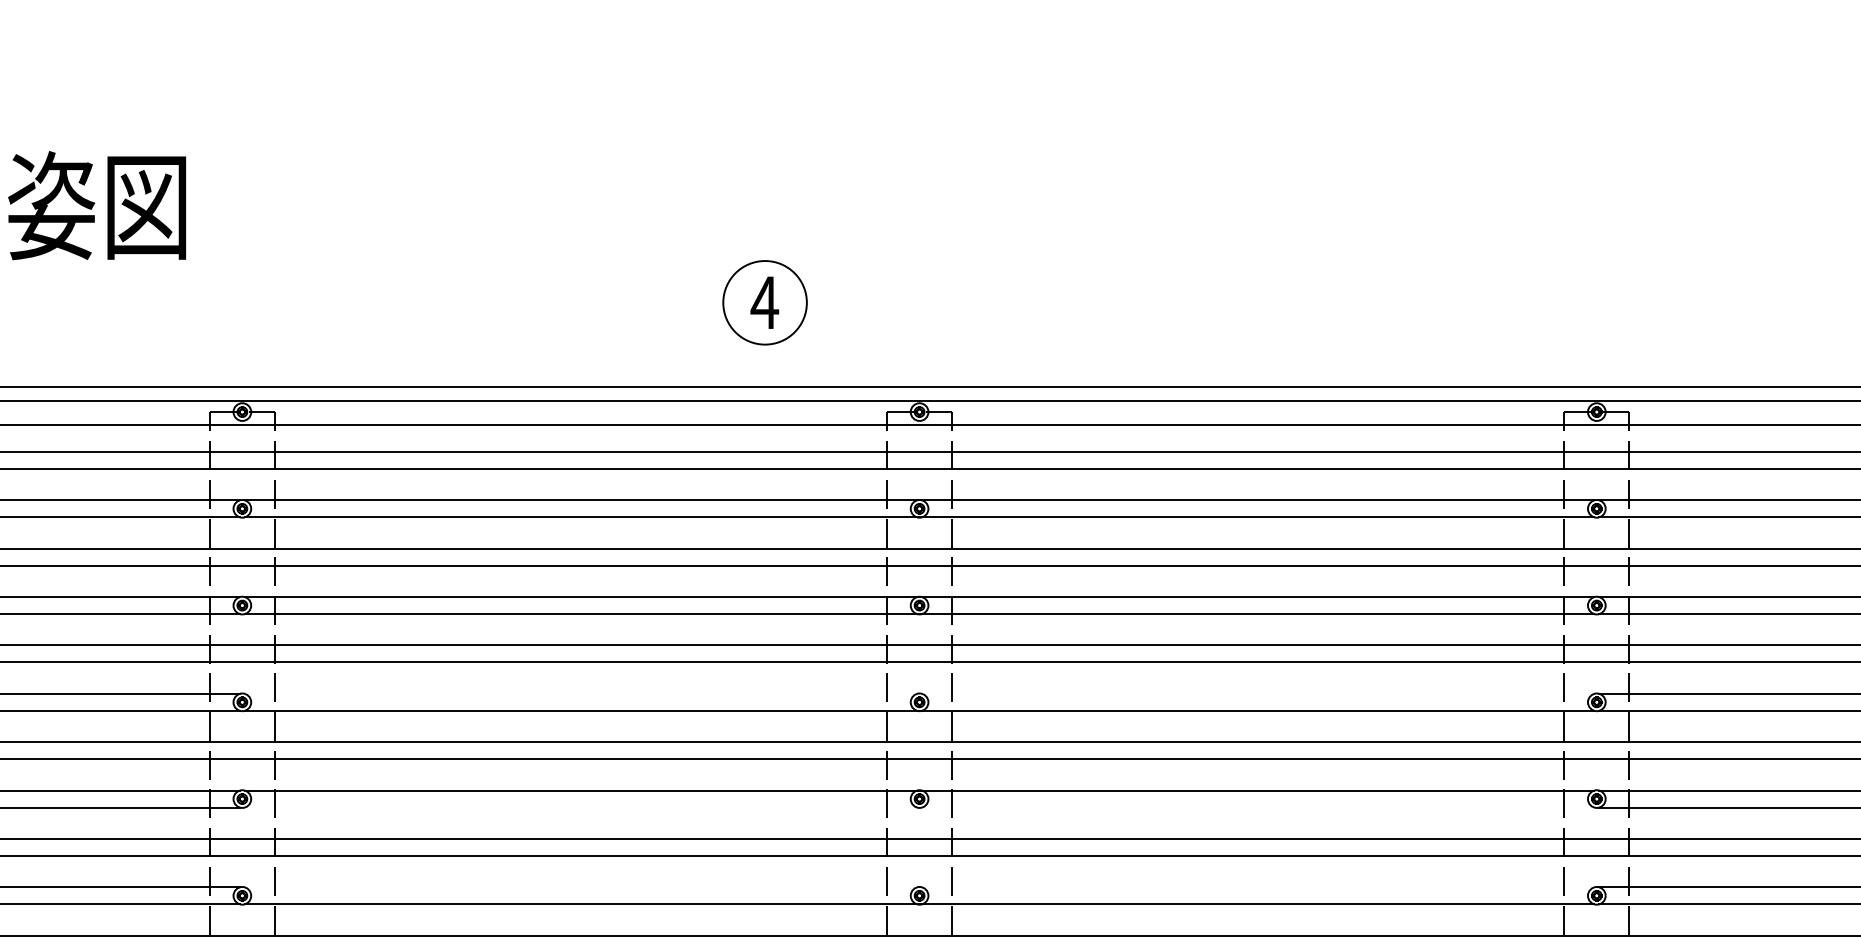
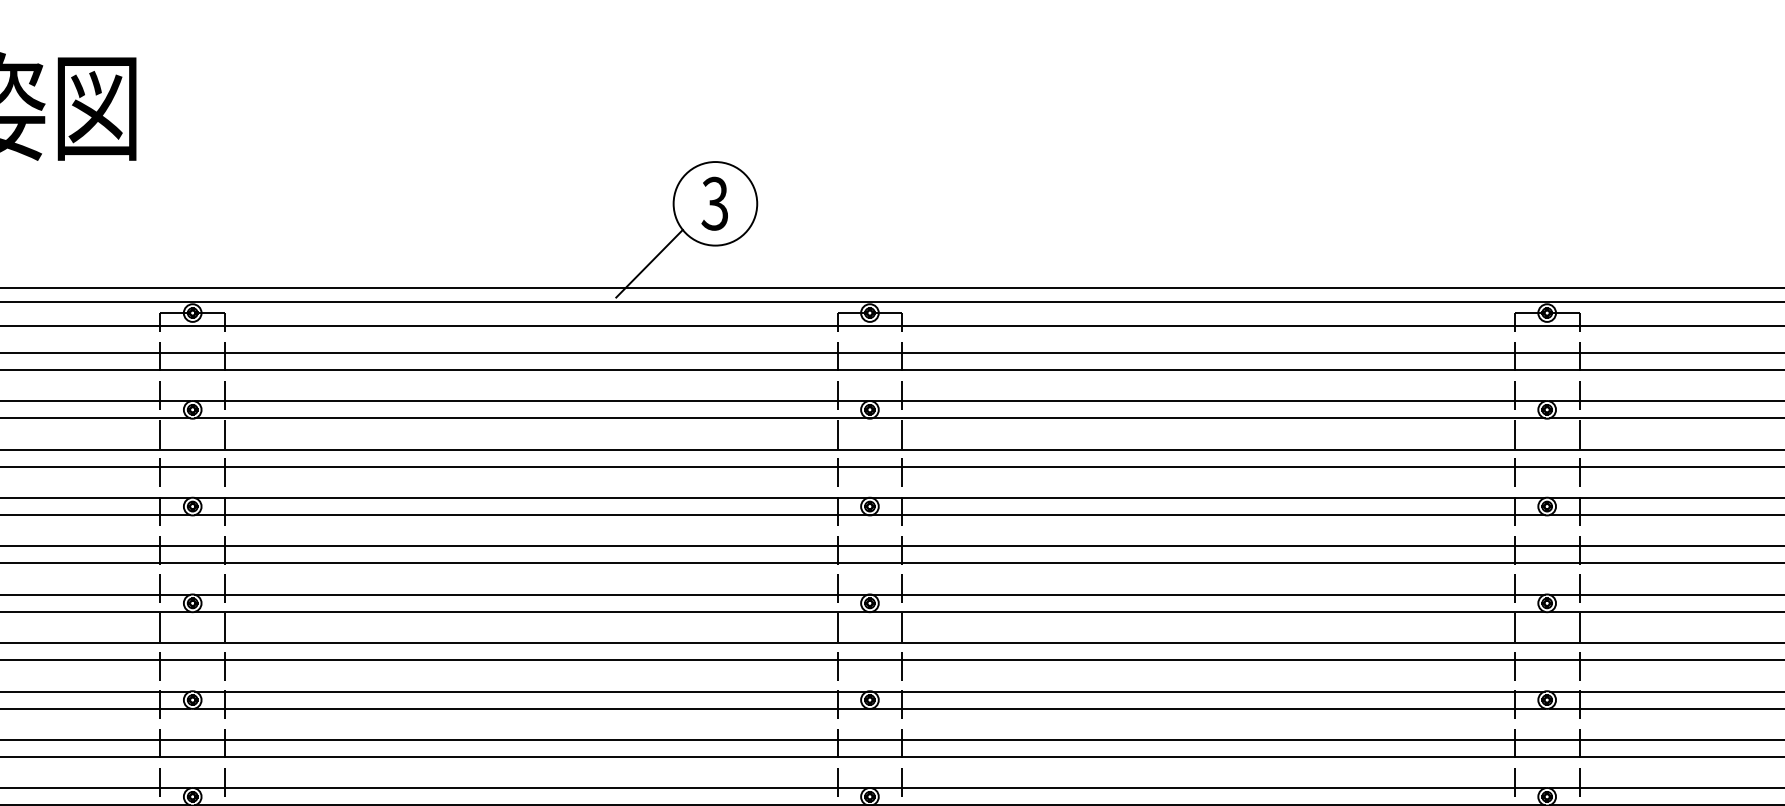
text: (764, 302) -> (714, 203), 4 -> 3
line: (698, 362) -> (648, 263), added
line: (919, 693) -> (869, 594), added
line: (919, 807) -> (869, 708), added
line: (919, 887) -> (869, 788), added

